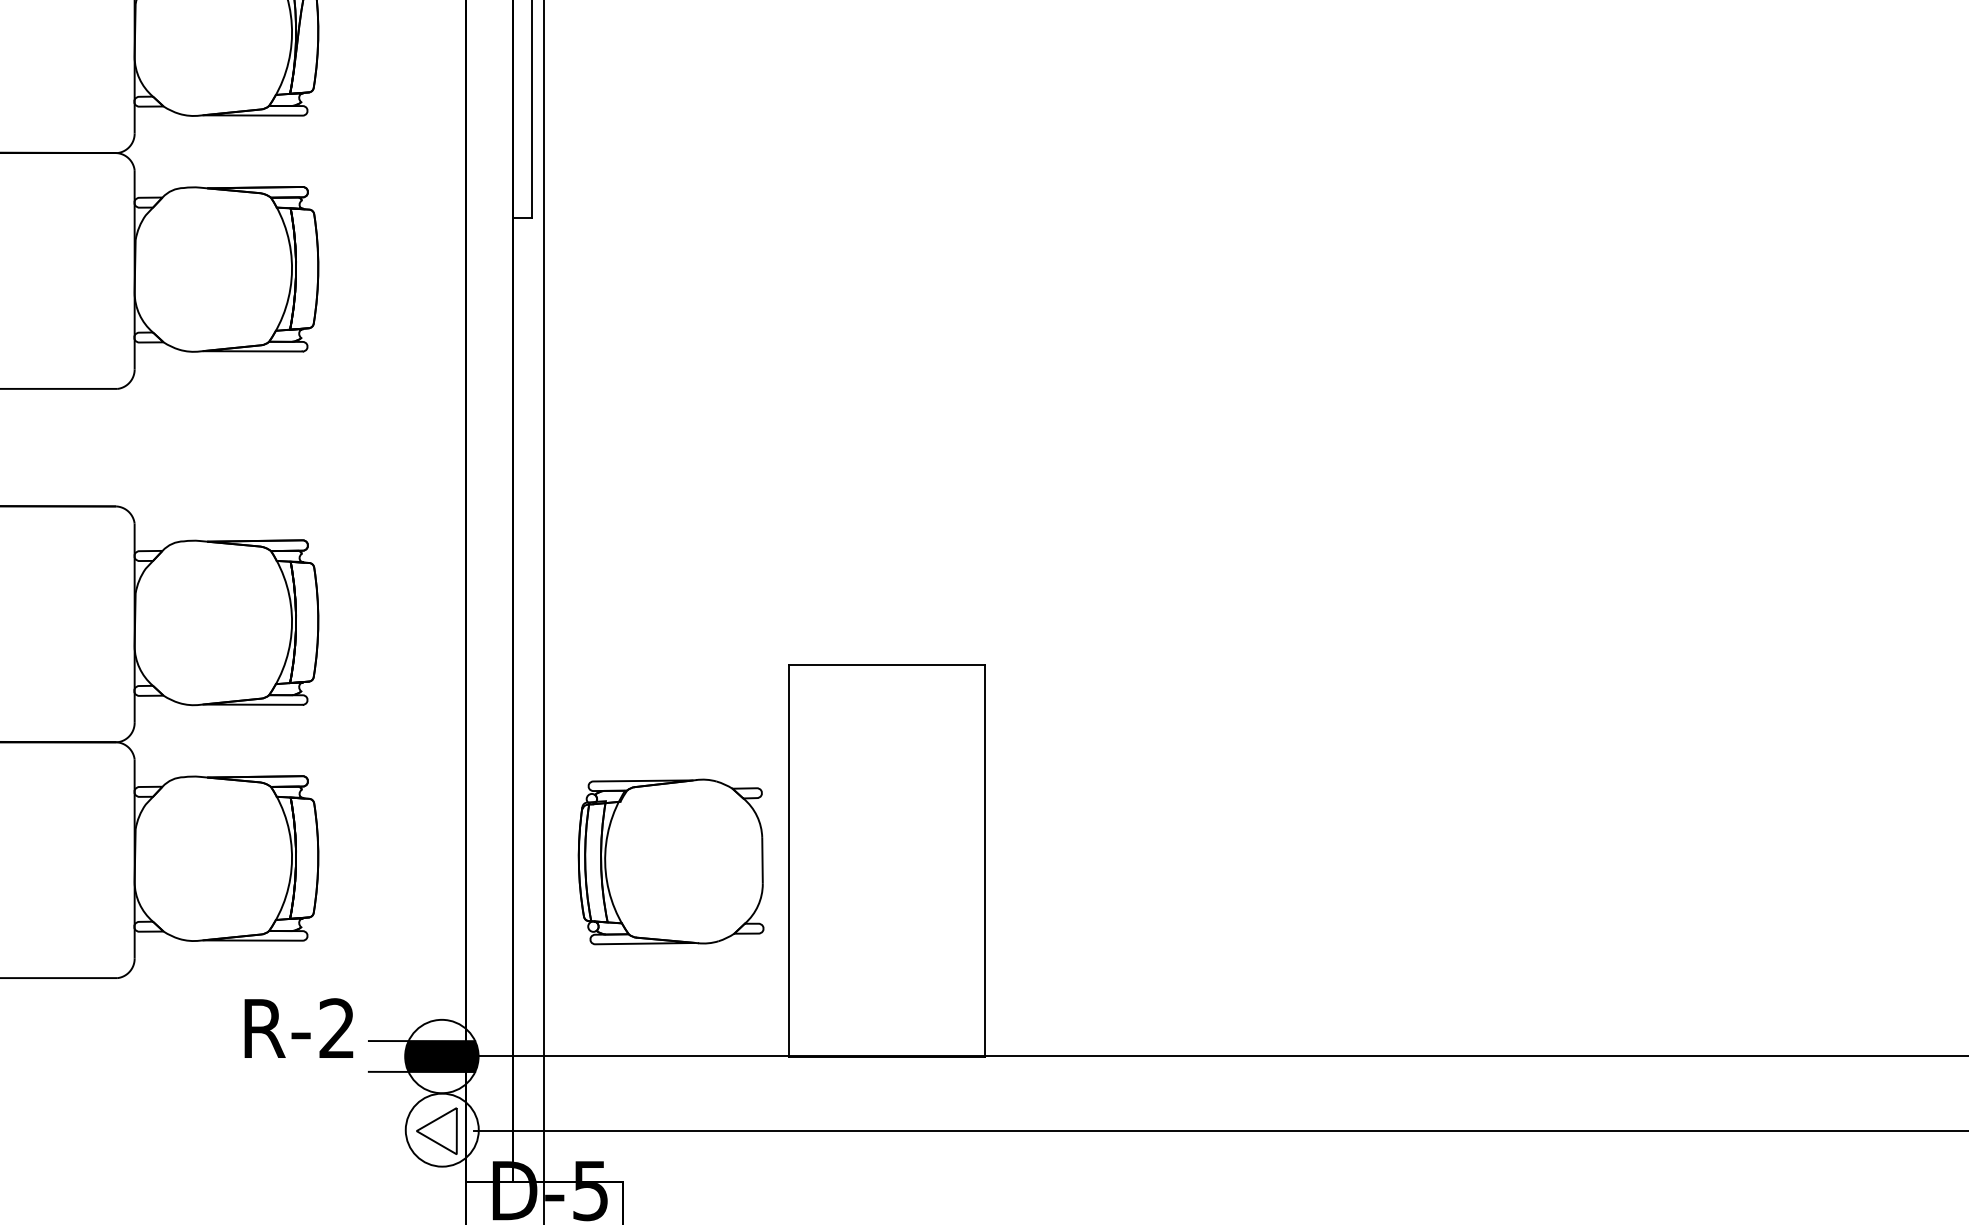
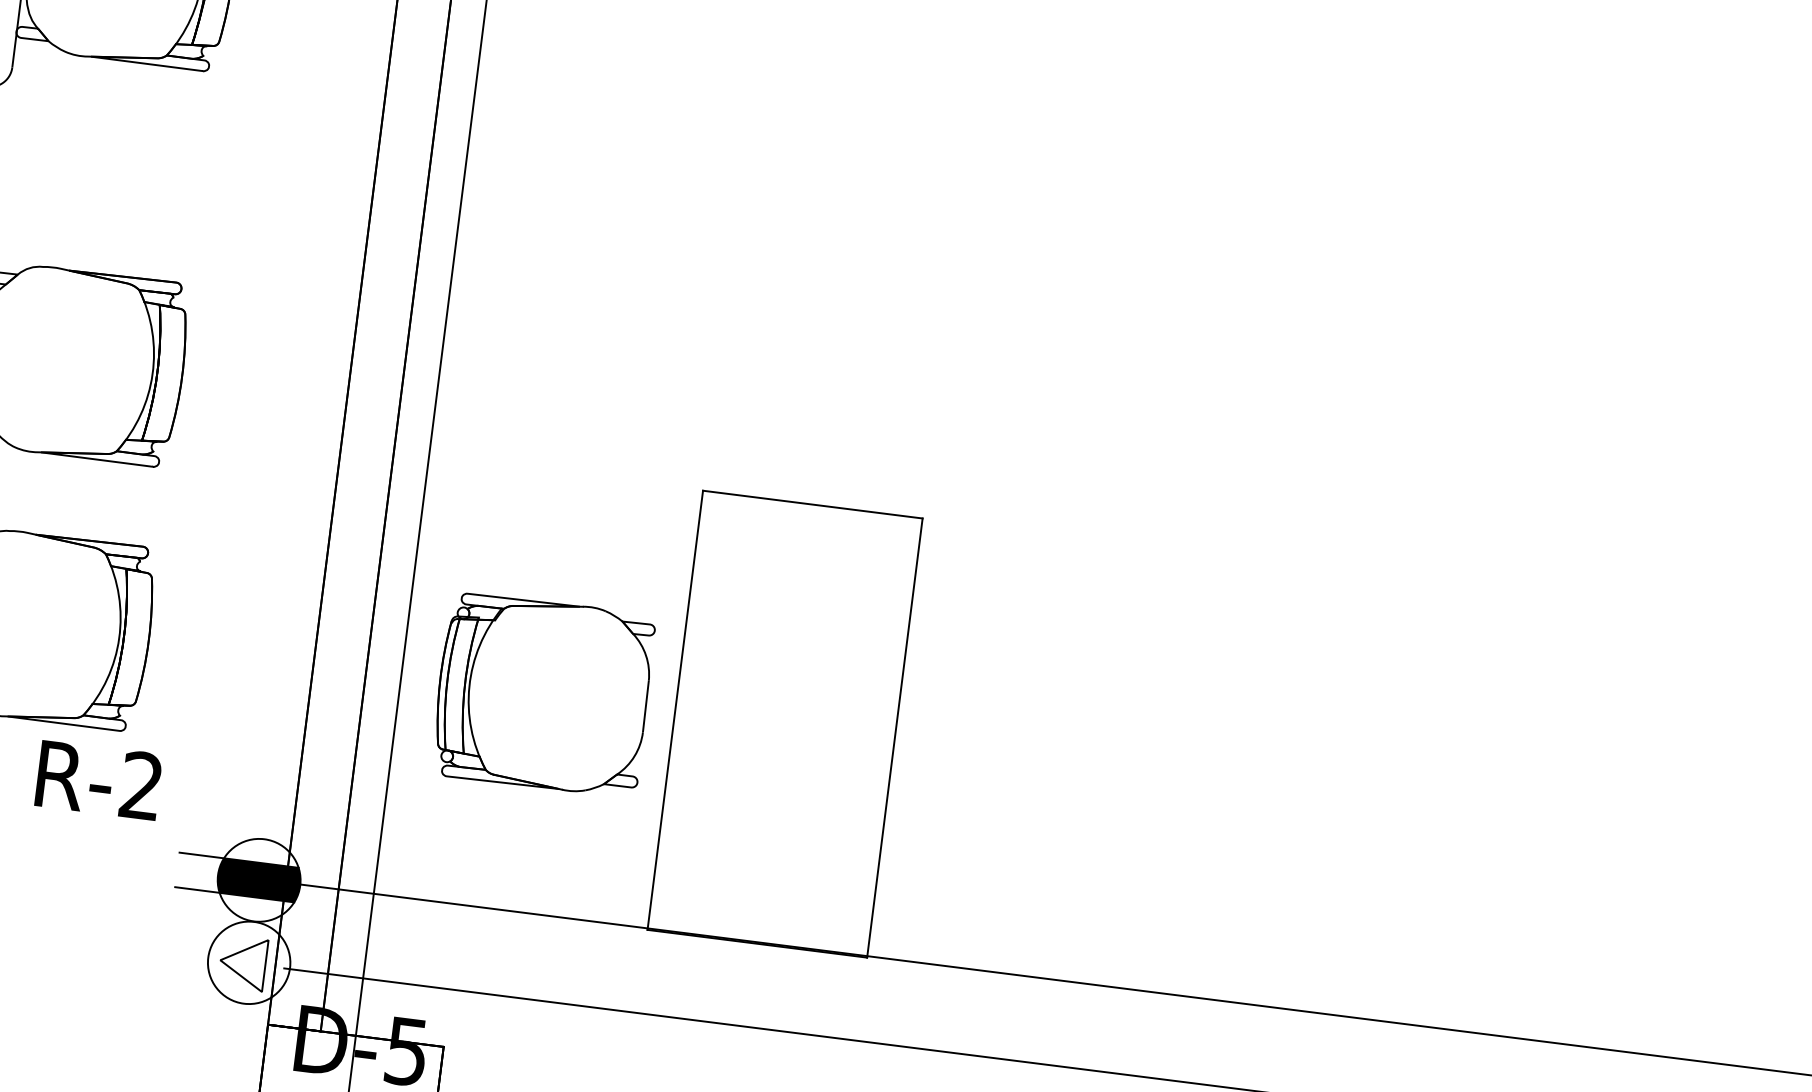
text: (298, 1027) -> (98, 779), moved

